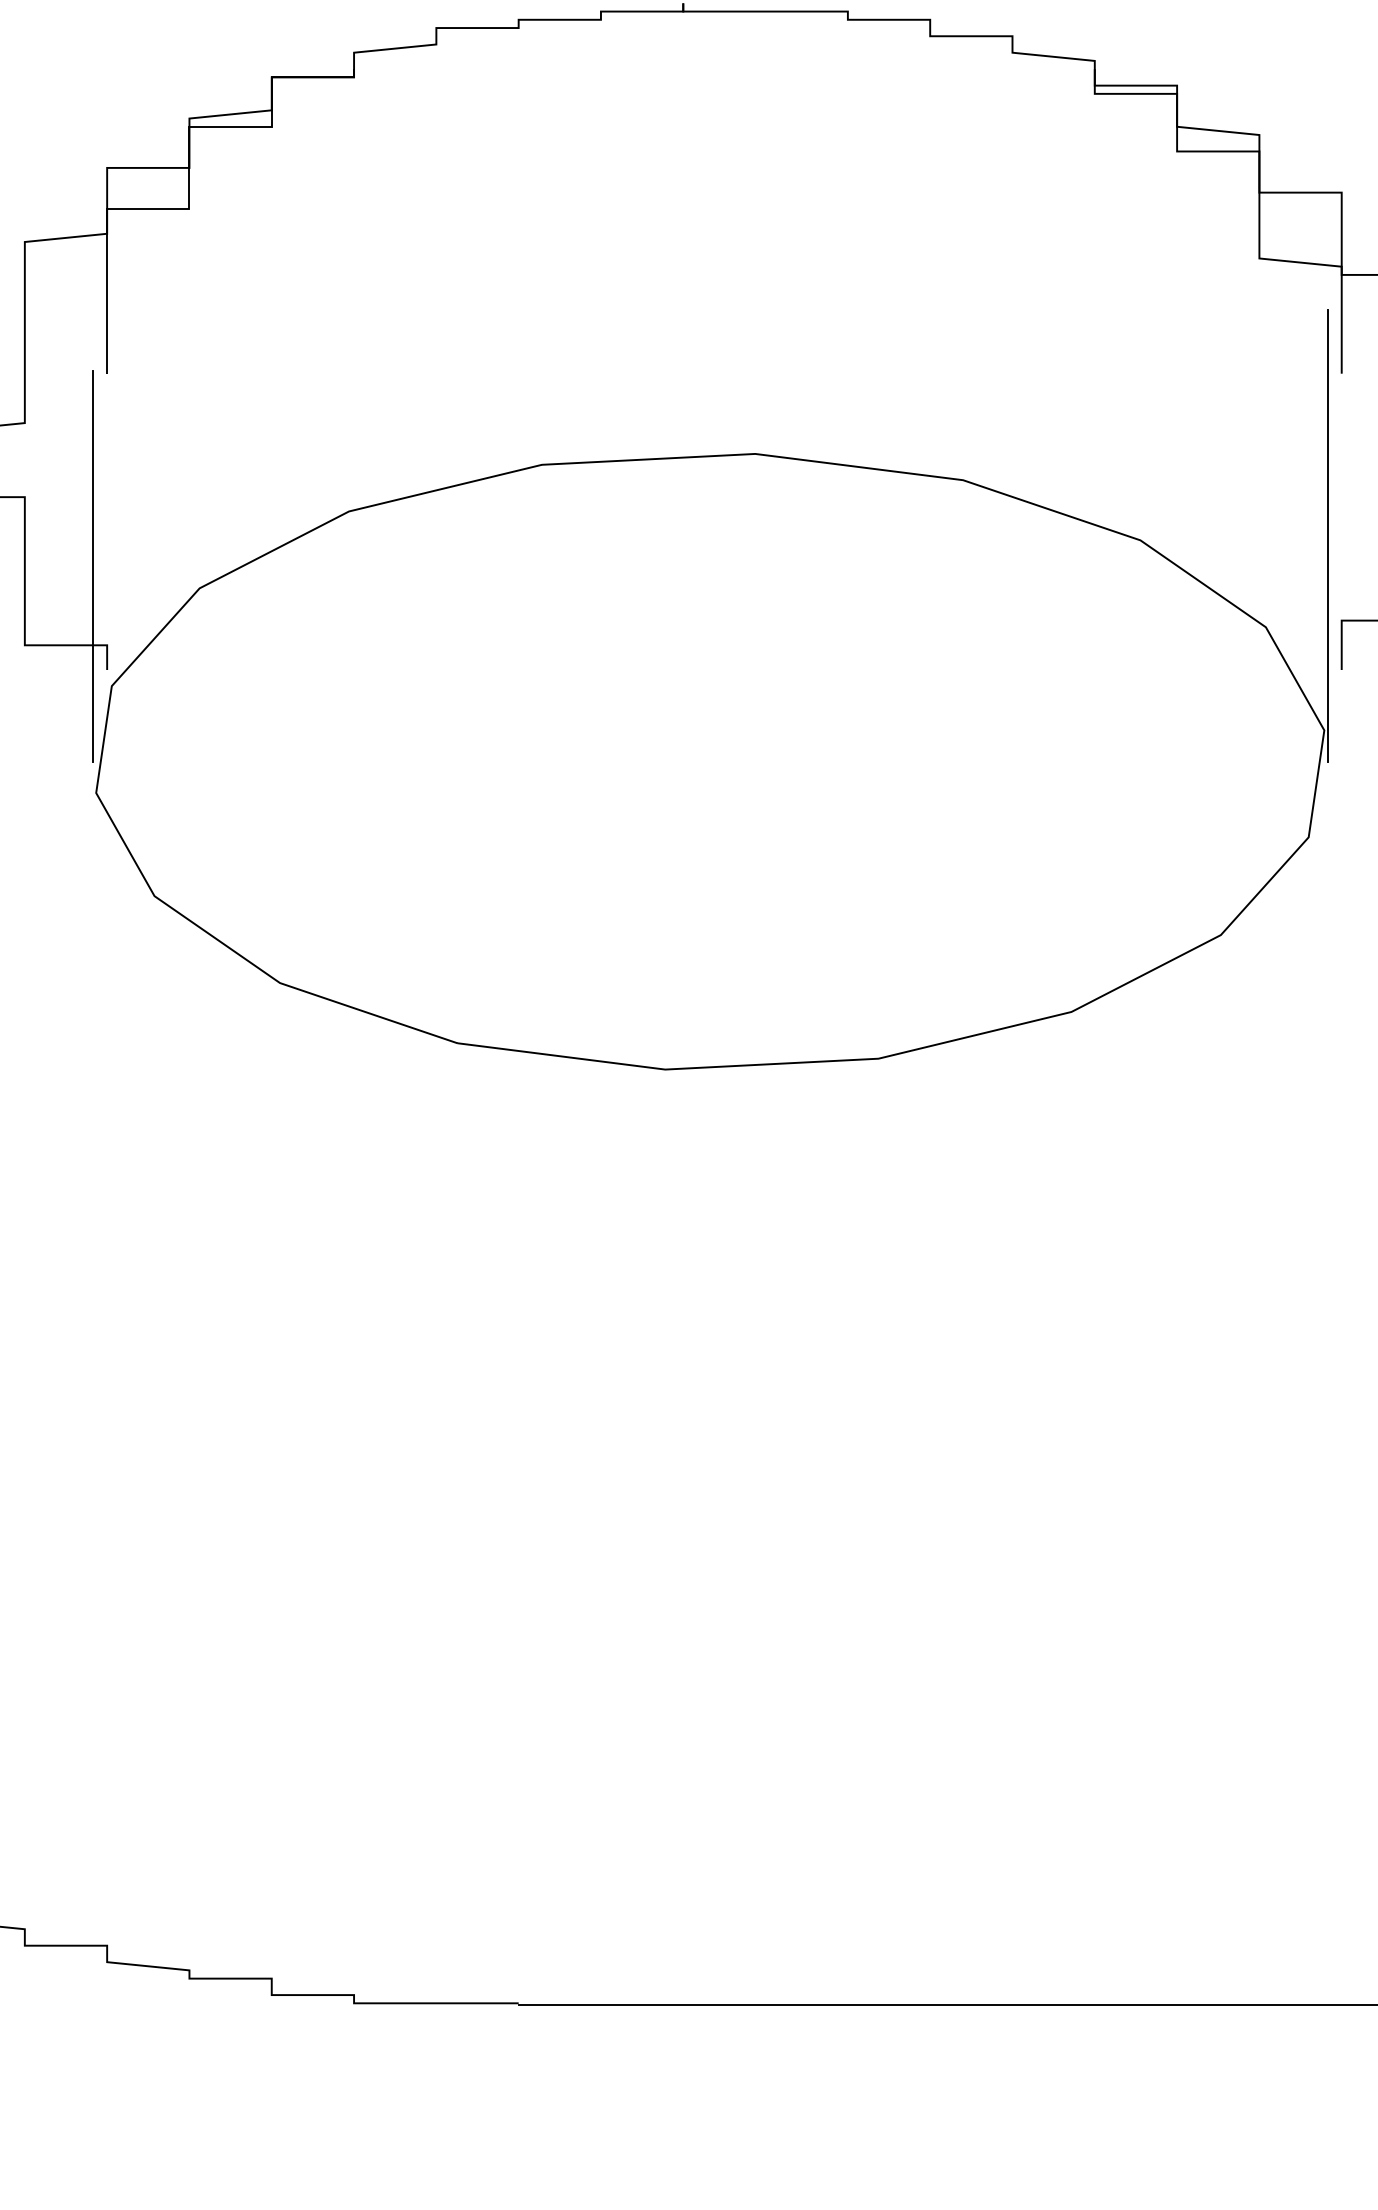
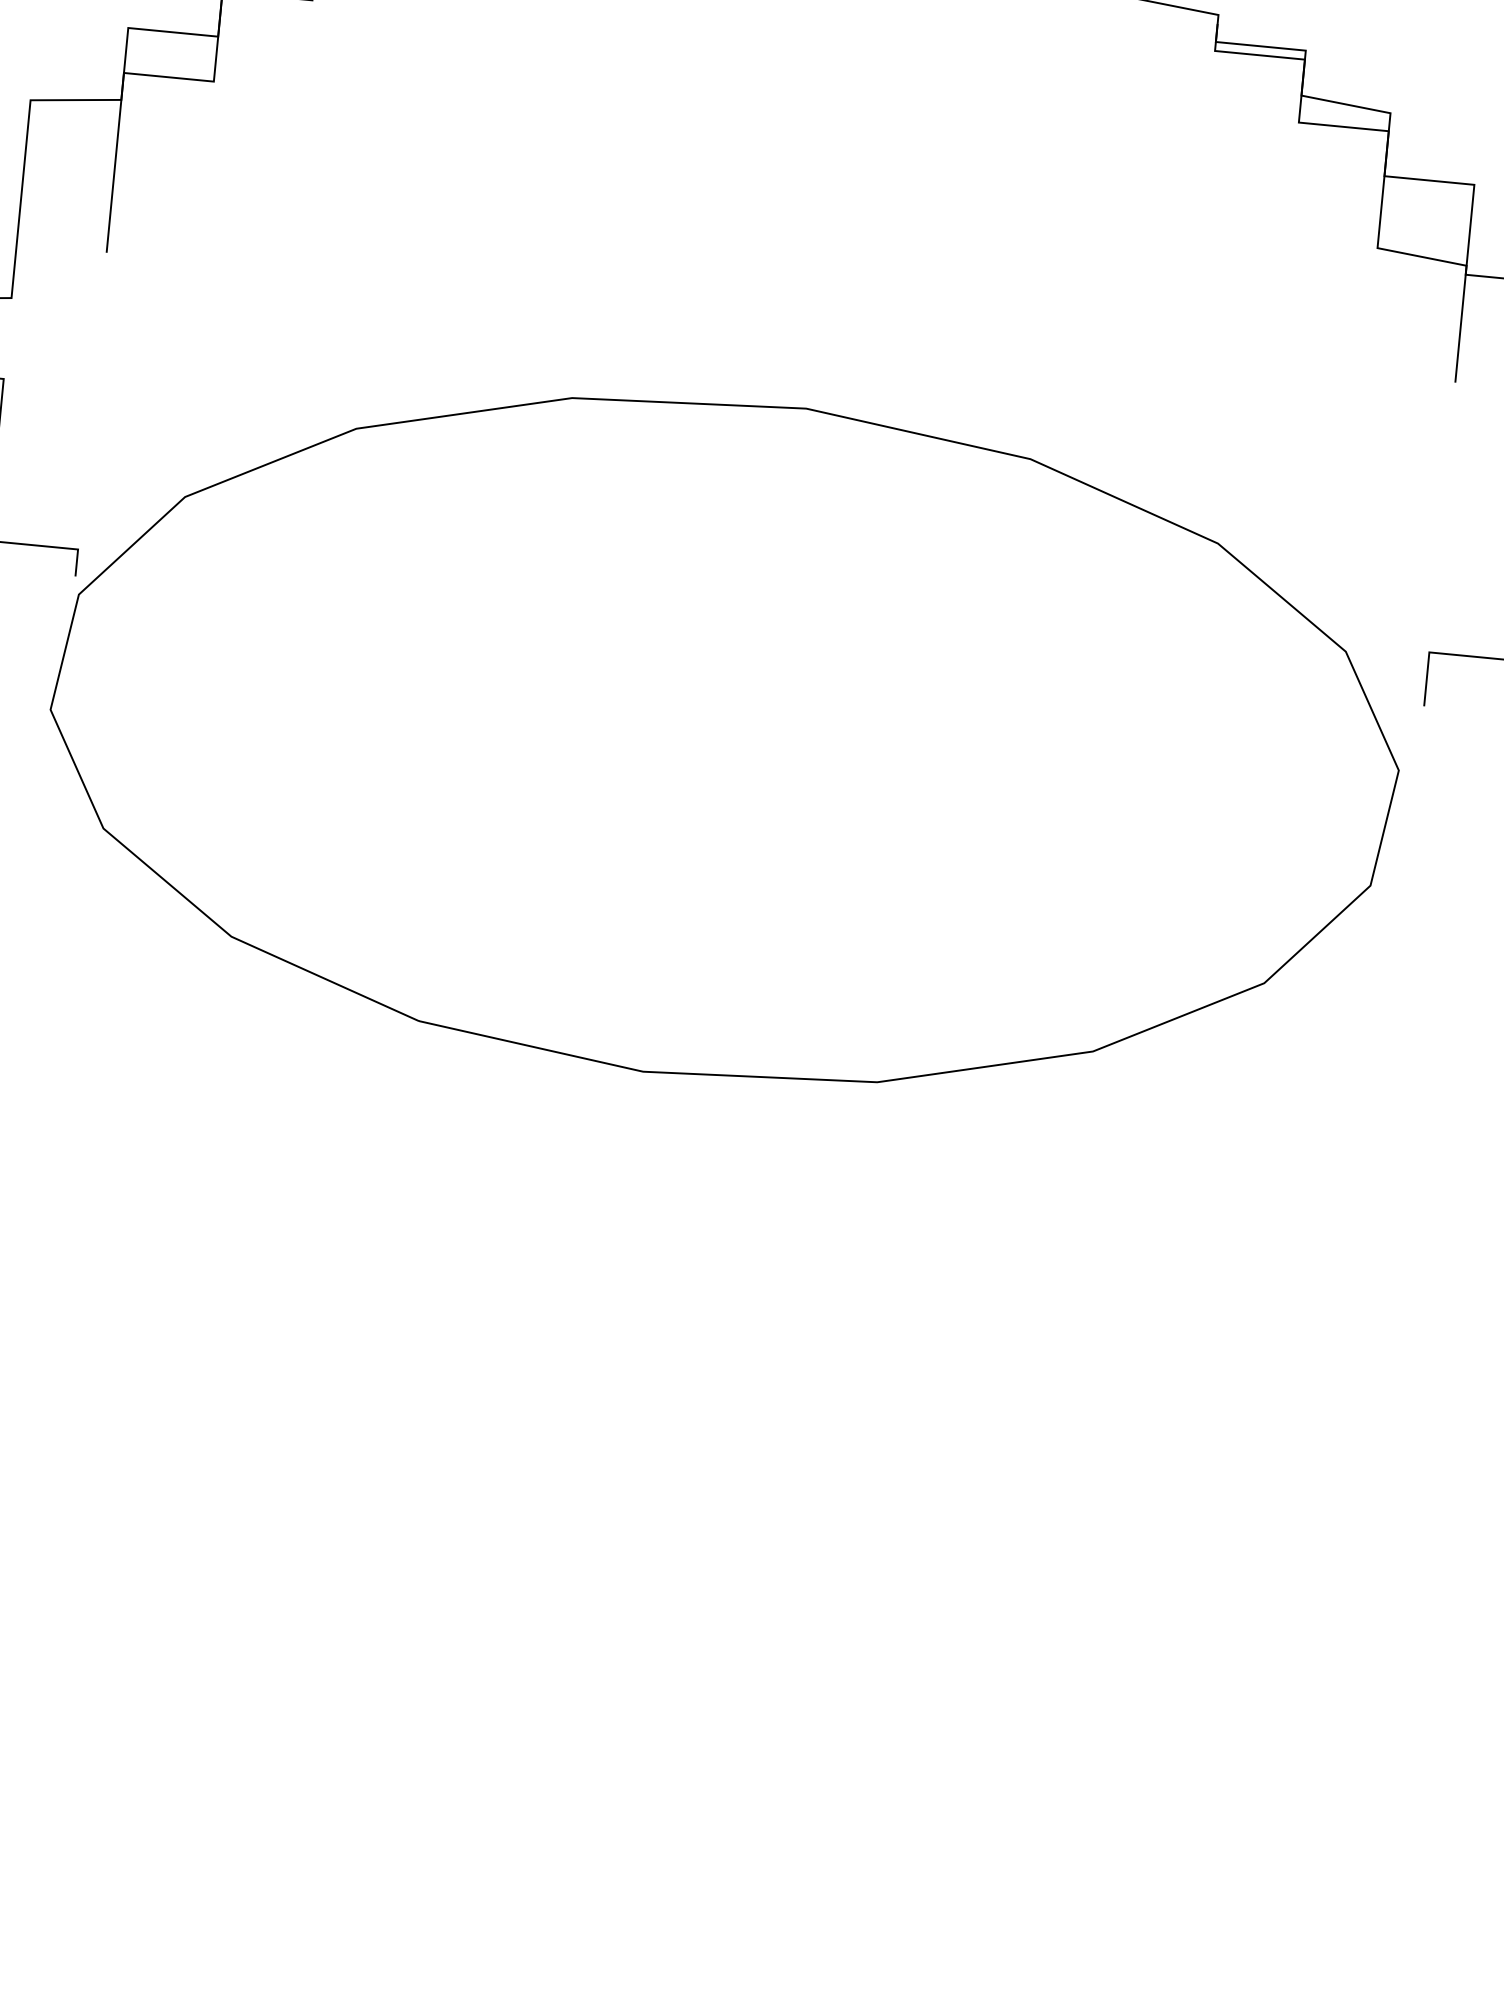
line: (1327, 535) -> (1422, 557), removed
line: (92, 566) -> (70, 461), removed

